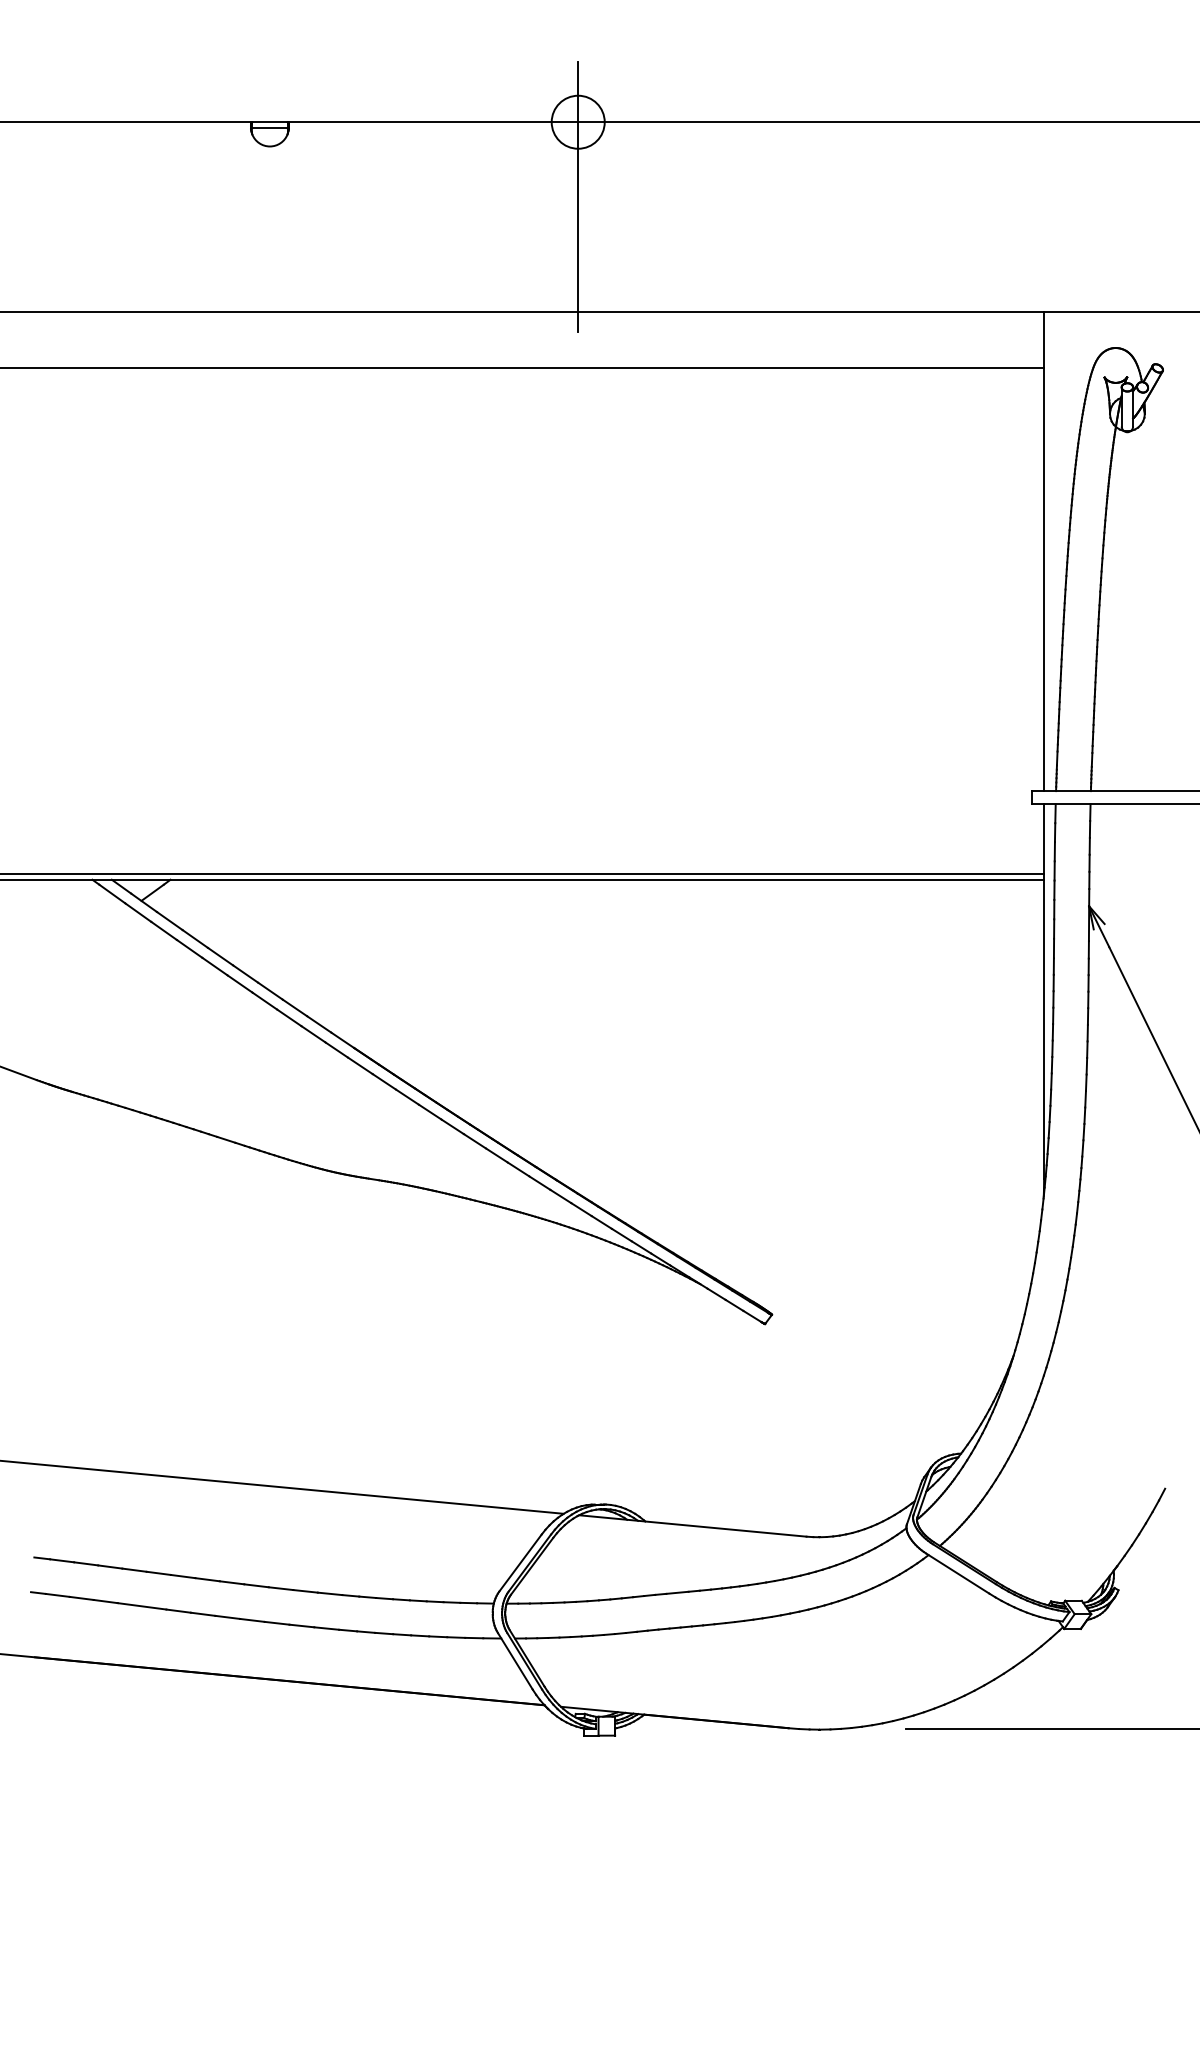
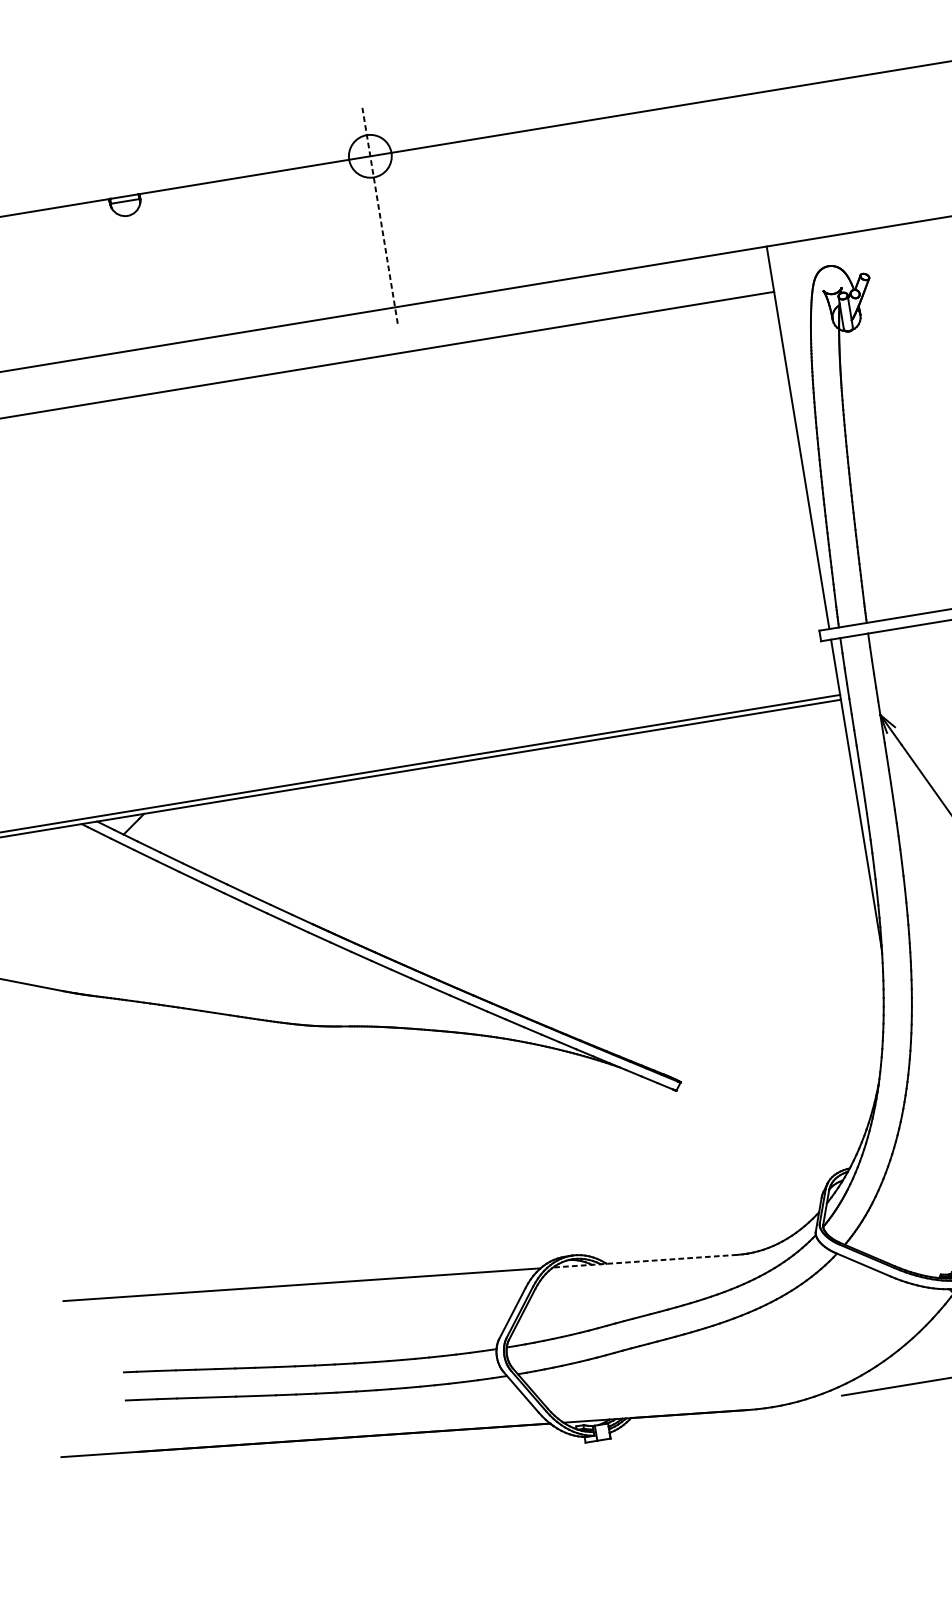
line: (578, 196) -> (380, 215), solid -> dashed
line: (692, 1525) -> (644, 1260), solid -> dashed

